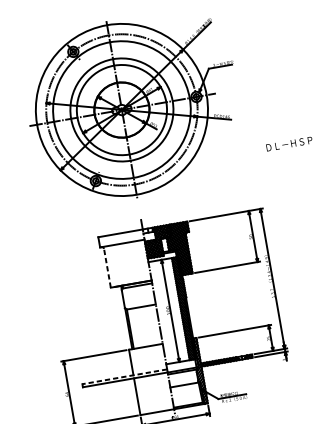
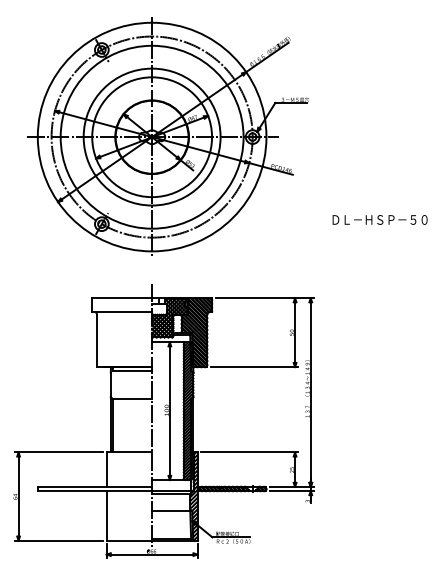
line: (107, 267) -> (97, 340), dashed -> solid
line: (124, 376) -> (94, 486), dashed -> solid

